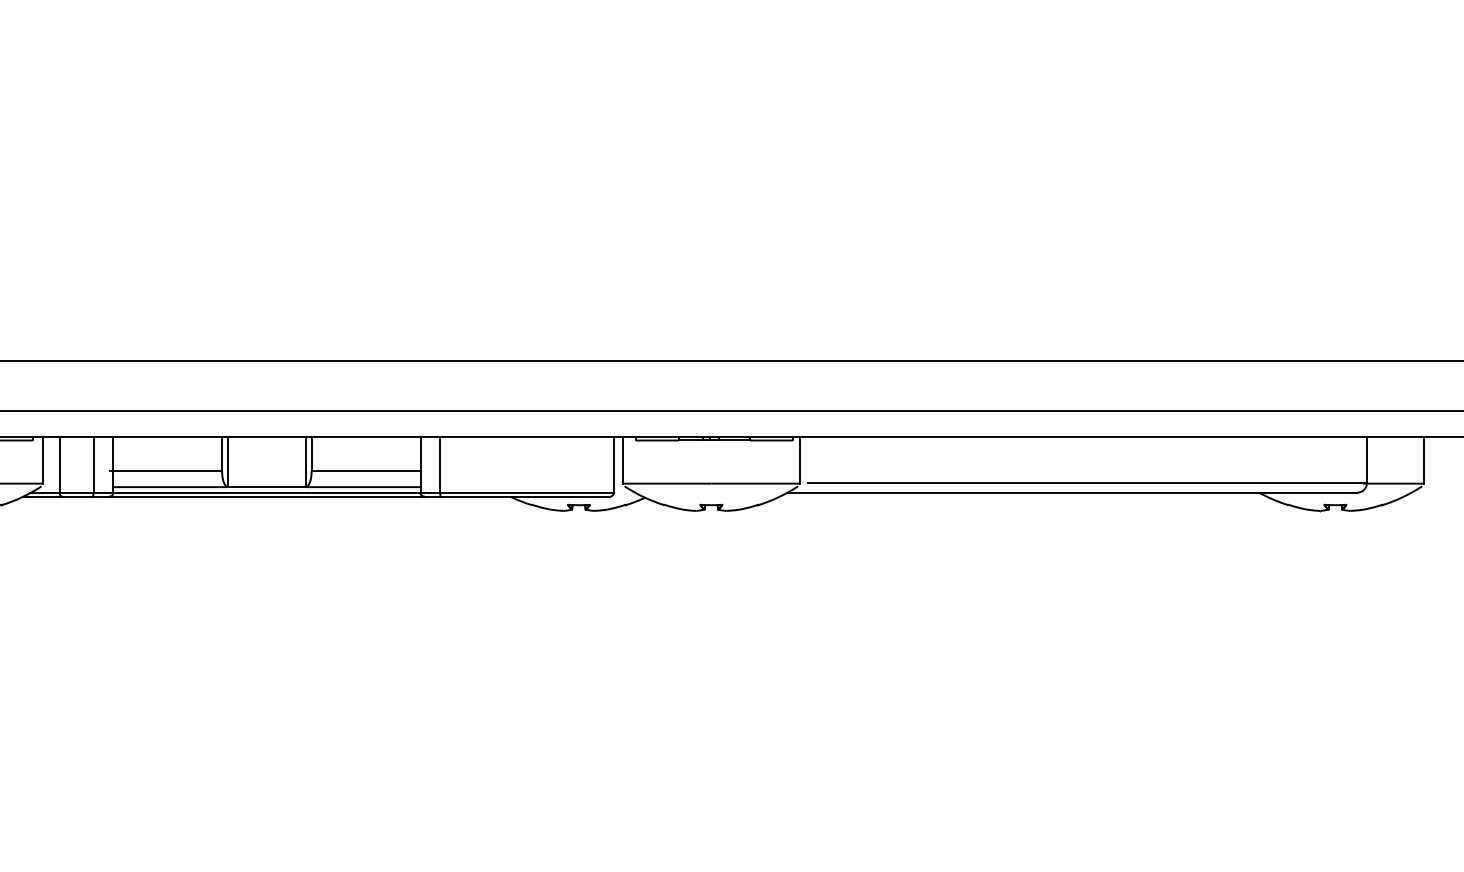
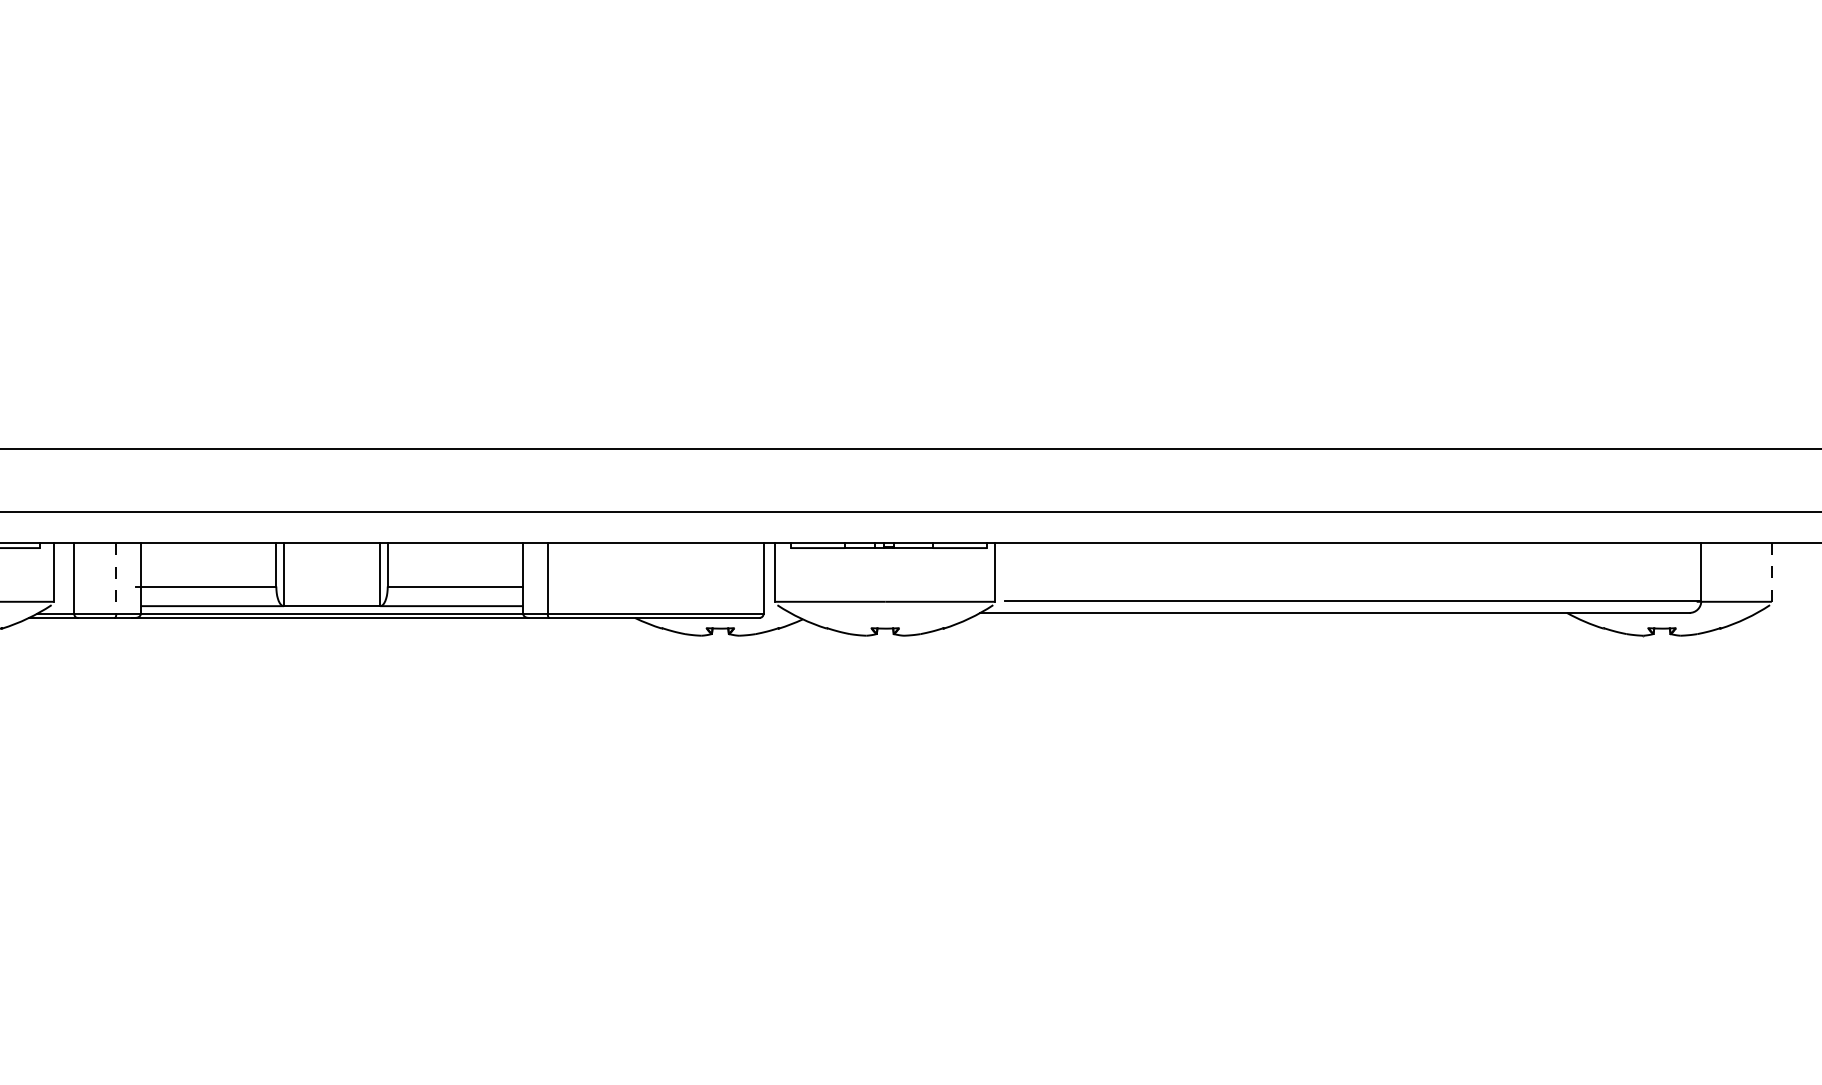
line: (1423, 460) -> (1771, 572), solid -> dashed
line: (93, 465) -> (116, 579), solid -> dashed

